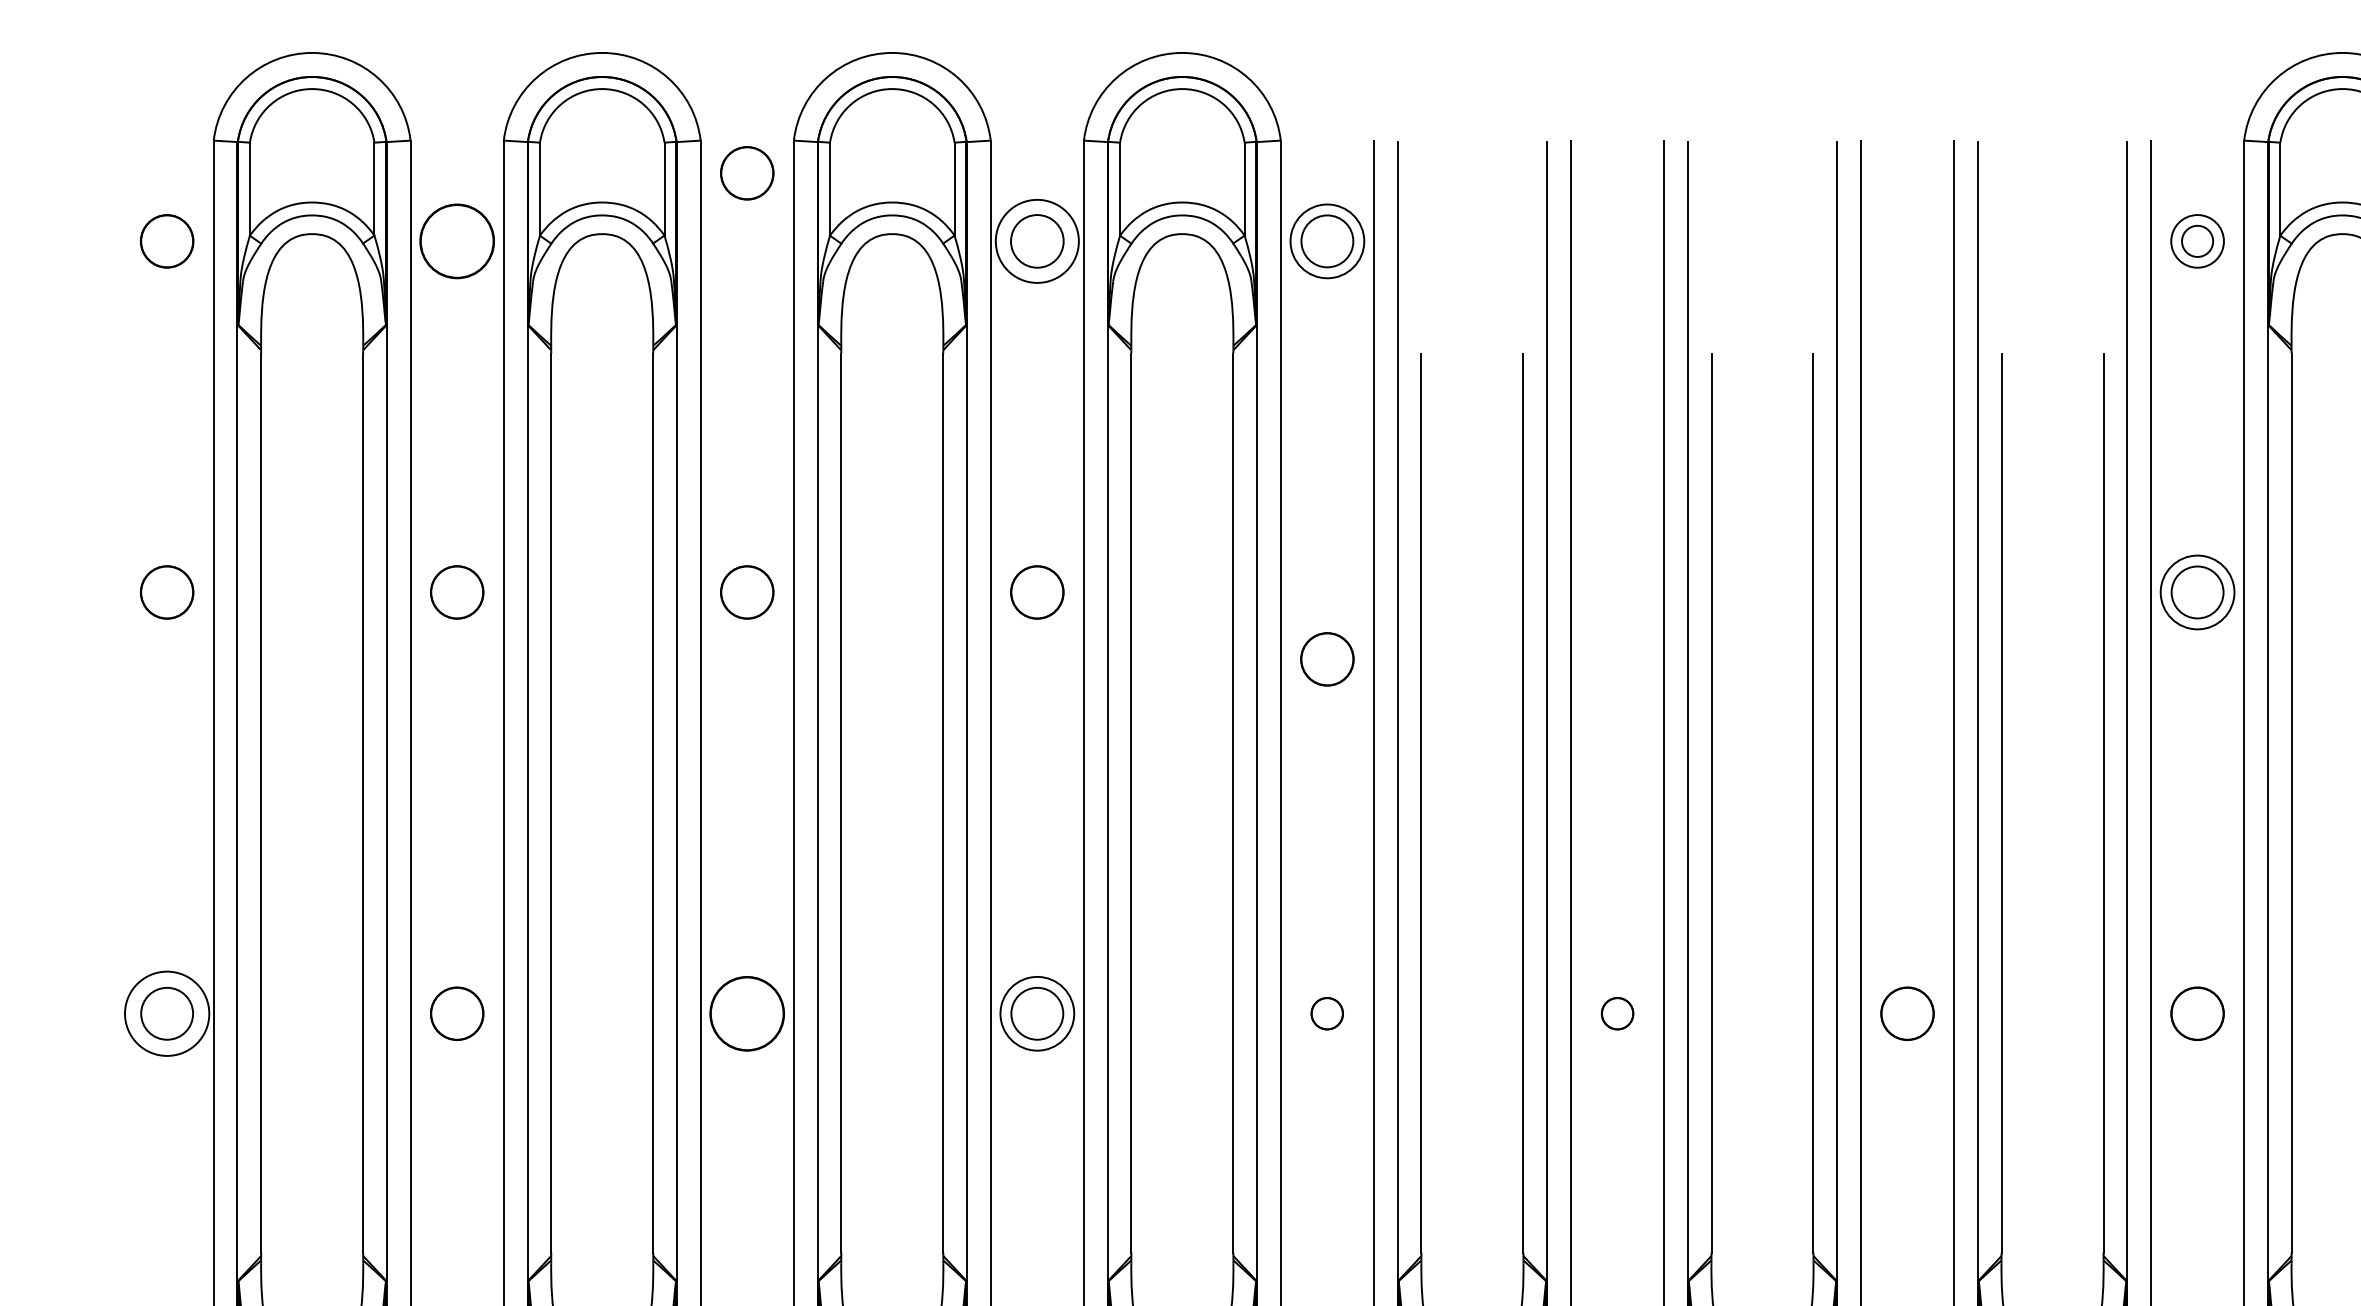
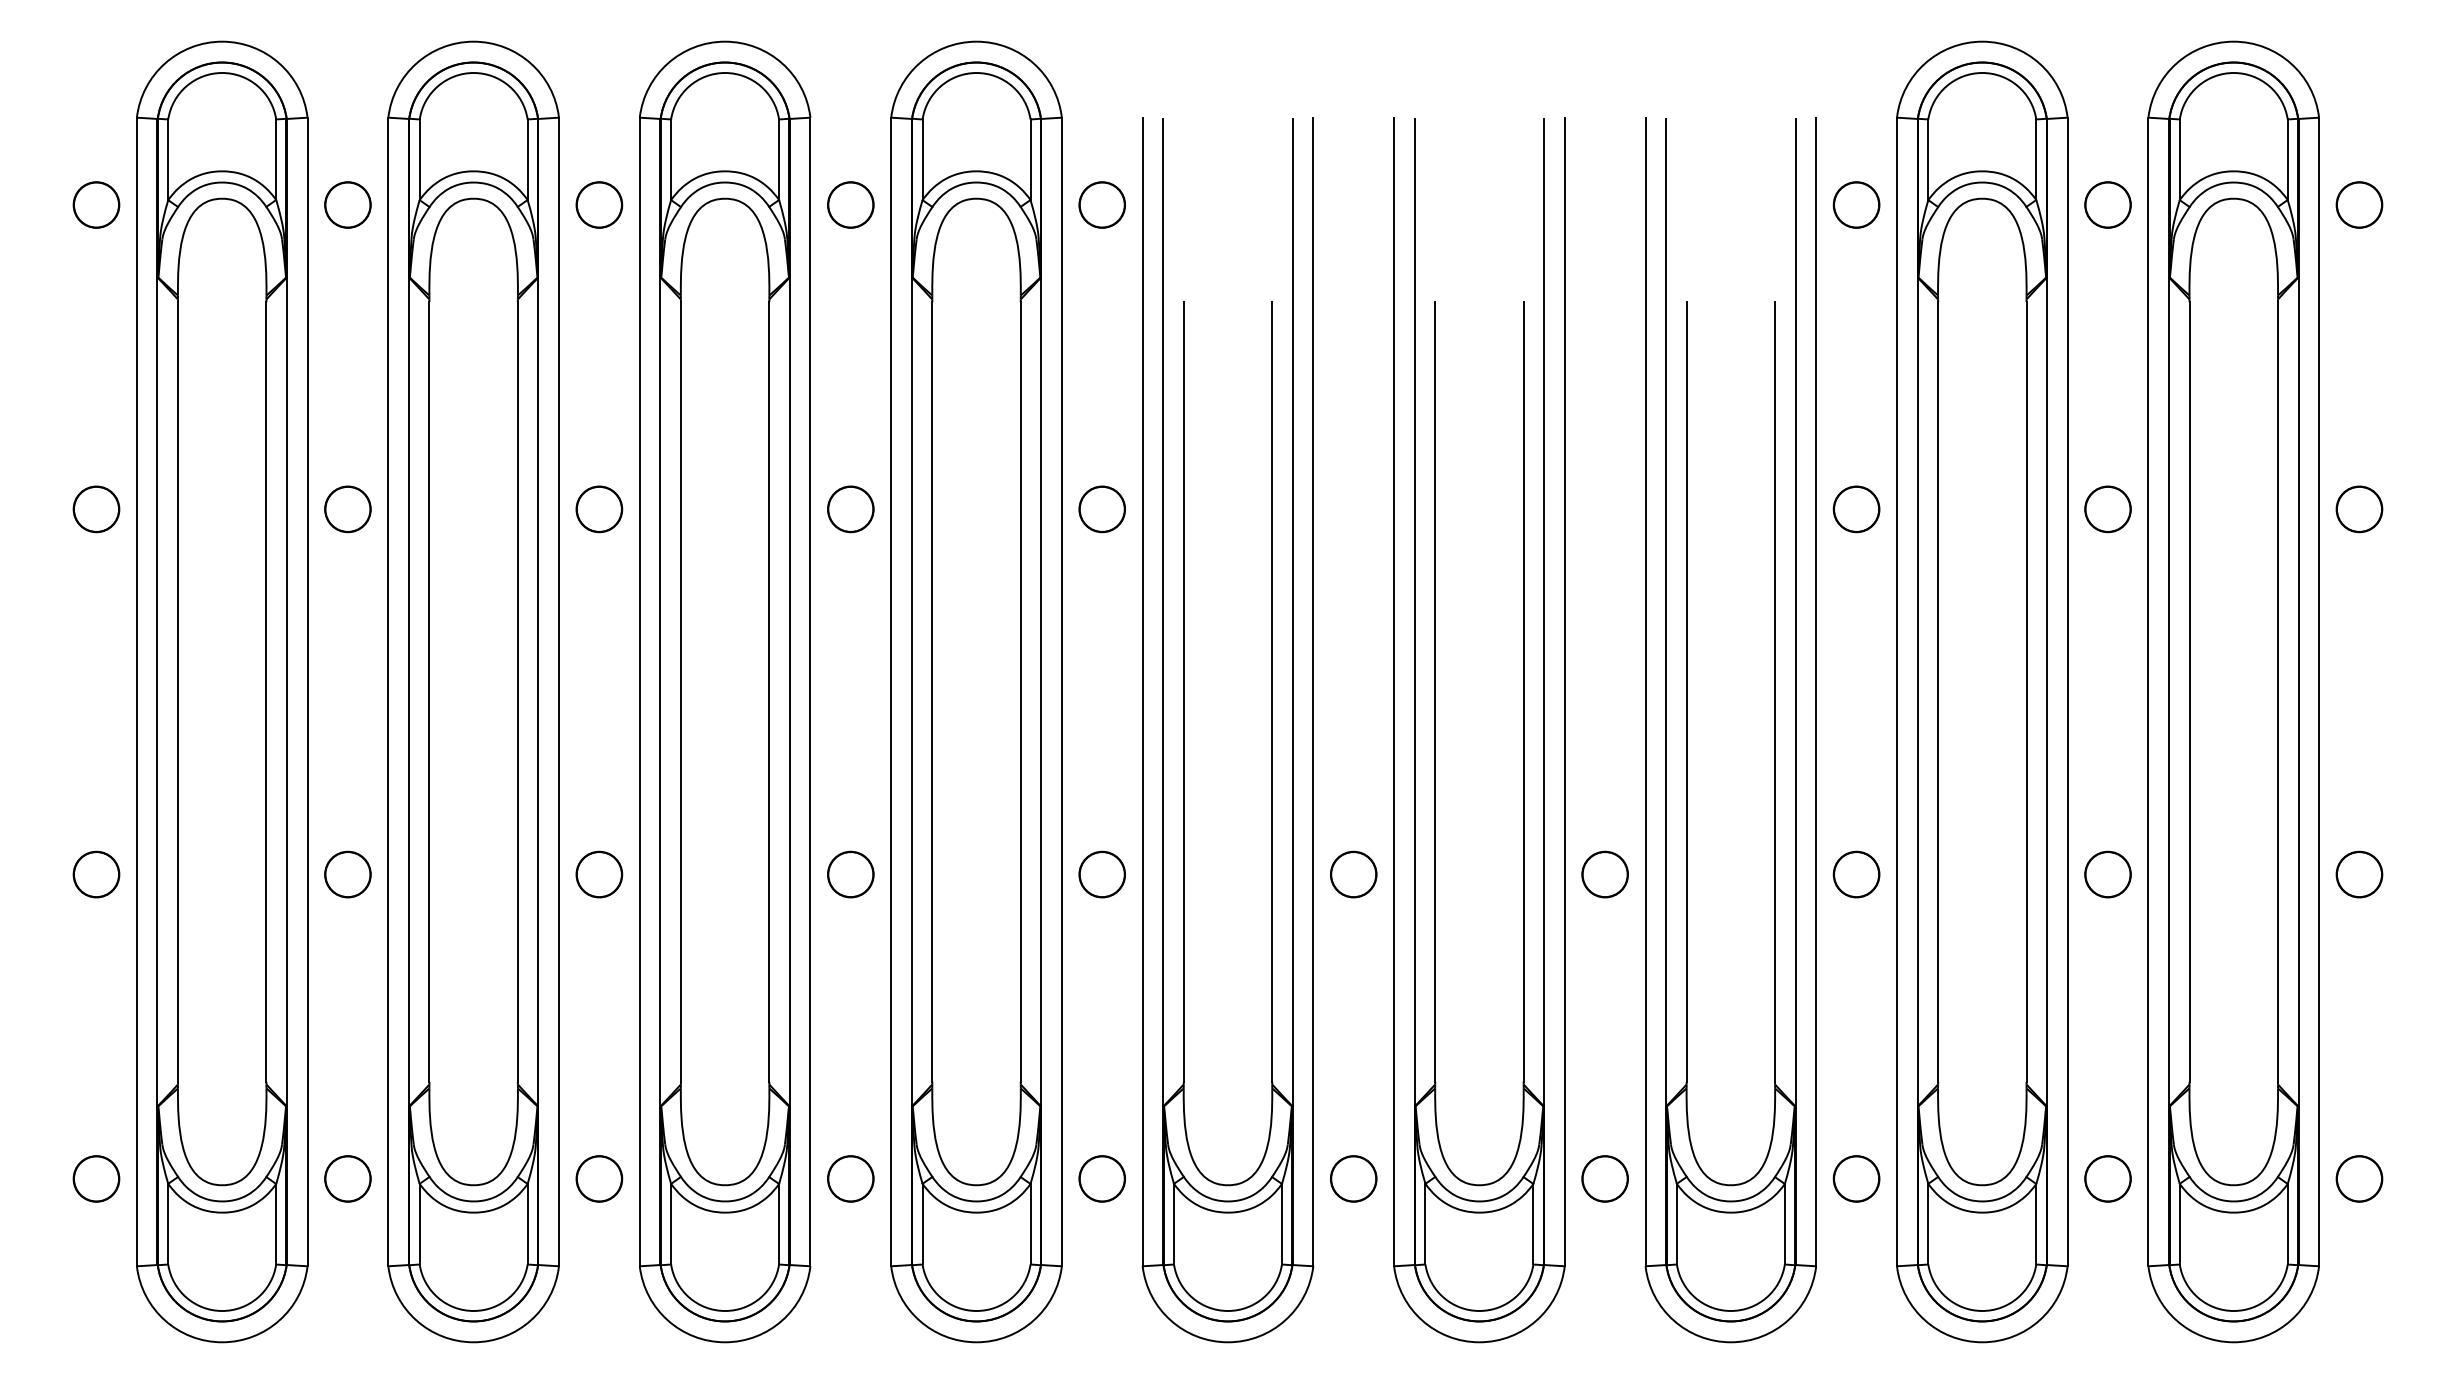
part: (747, 172) -> (599, 204), moved
circle: (456, 240) -> (347, 204), size x0.71
circle: (1036, 240) -> (850, 204), size x0.62
circle: (1327, 240) -> (1102, 204), size x0.71
circle: (2197, 240) -> (1856, 204), size x1.67
circle: (2197, 592) -> (1856, 509), size x0.71
part: (1326, 659) -> (1101, 509), moved
circle: (167, 1013) -> (96, 874), size x0.62
part: (747, 1013) -> (599, 874), size x0.71
circle: (1036, 1013) -> (850, 874), size x0.71
part: (1326, 1013) -> (1101, 874), size x1.67
part: (1617, 1013) -> (1353, 874), size x1.67

